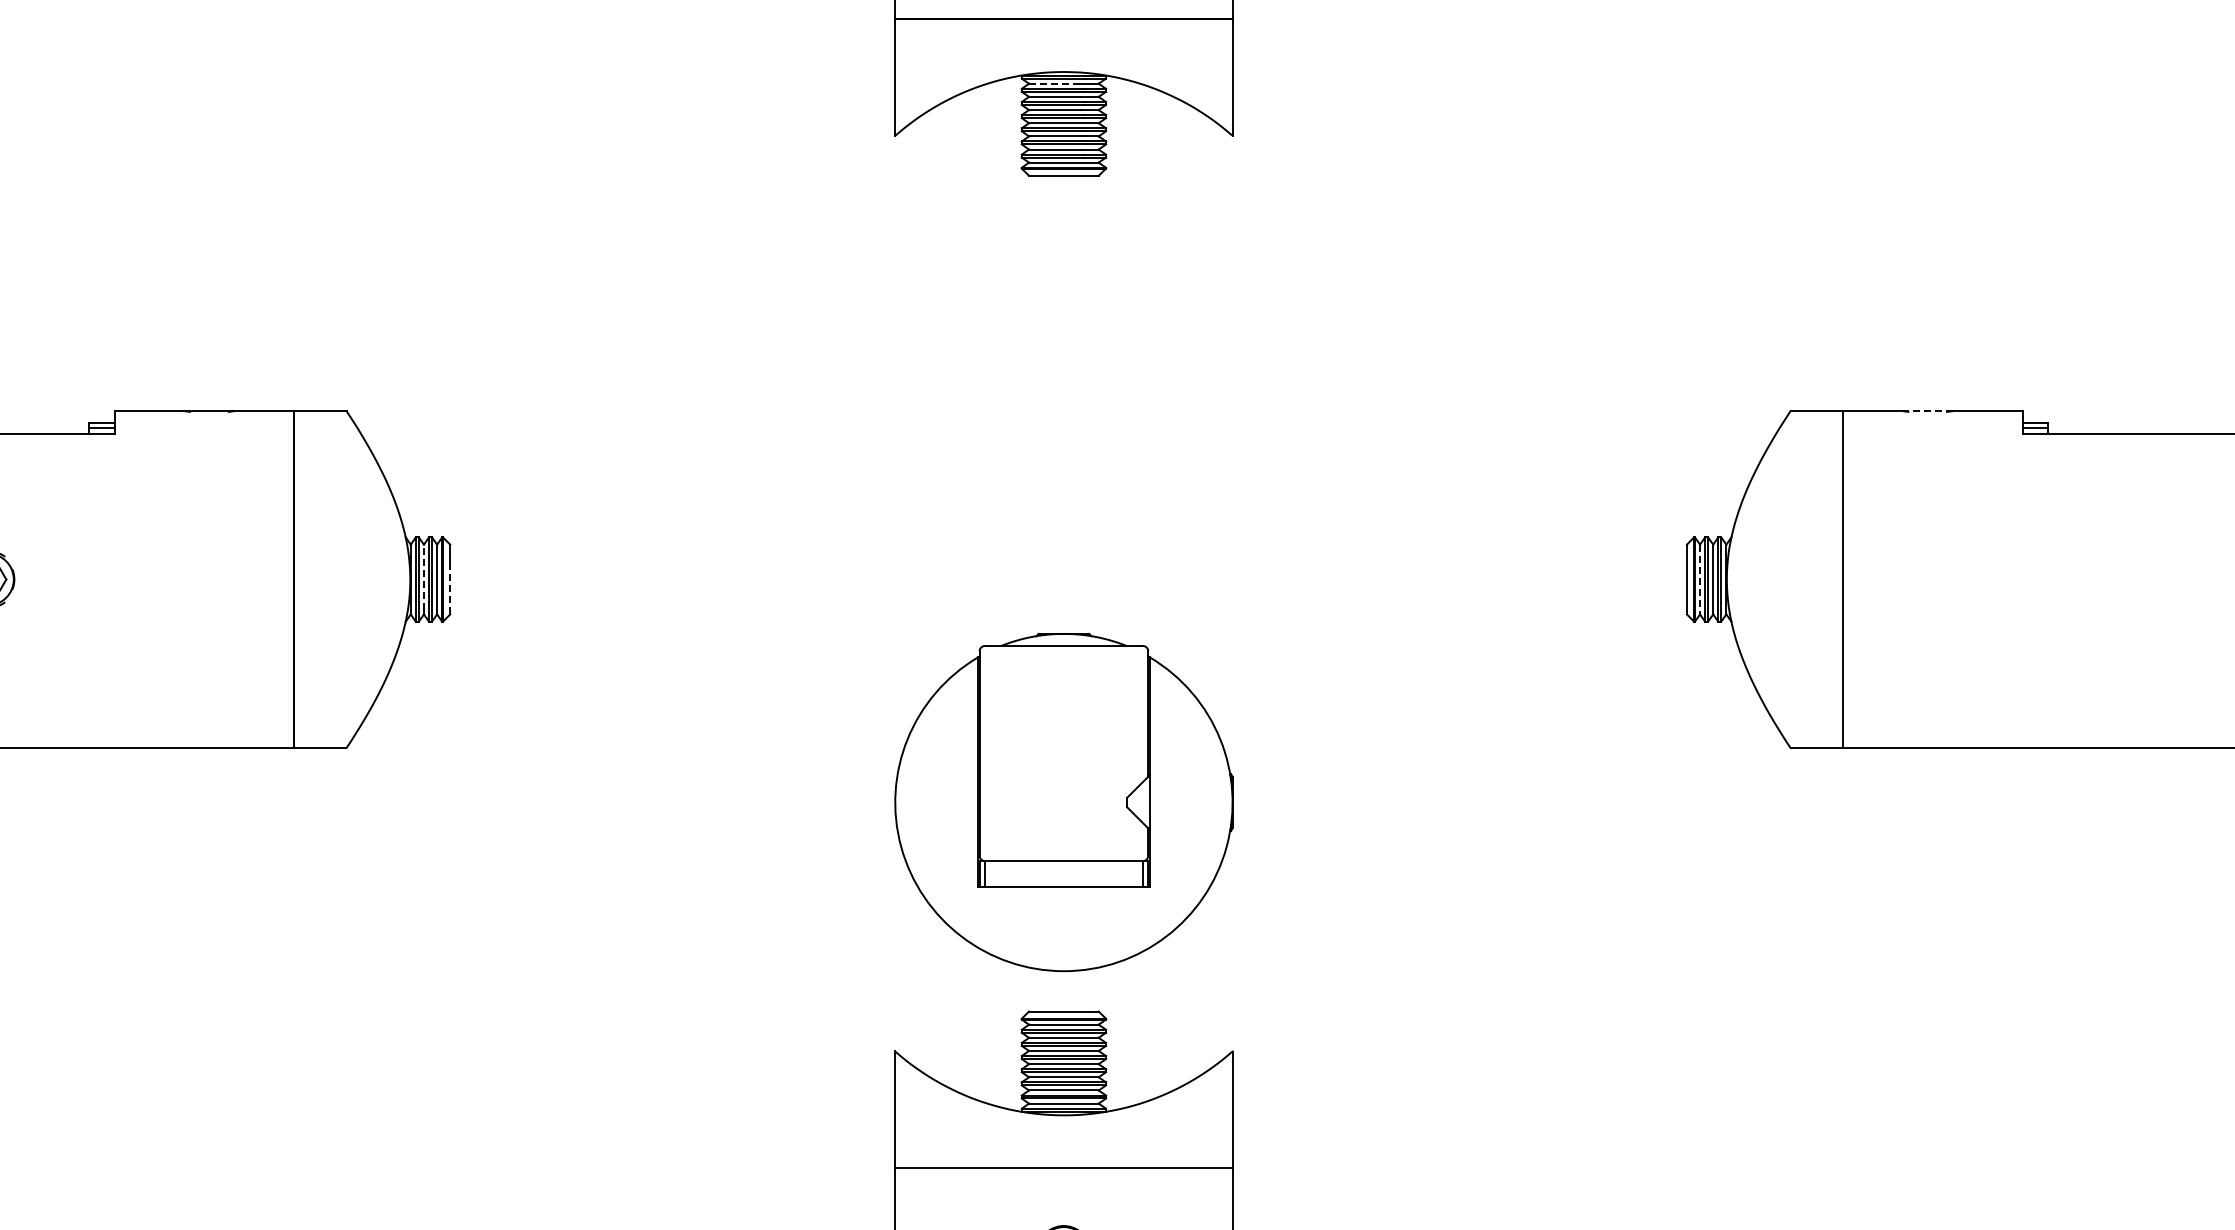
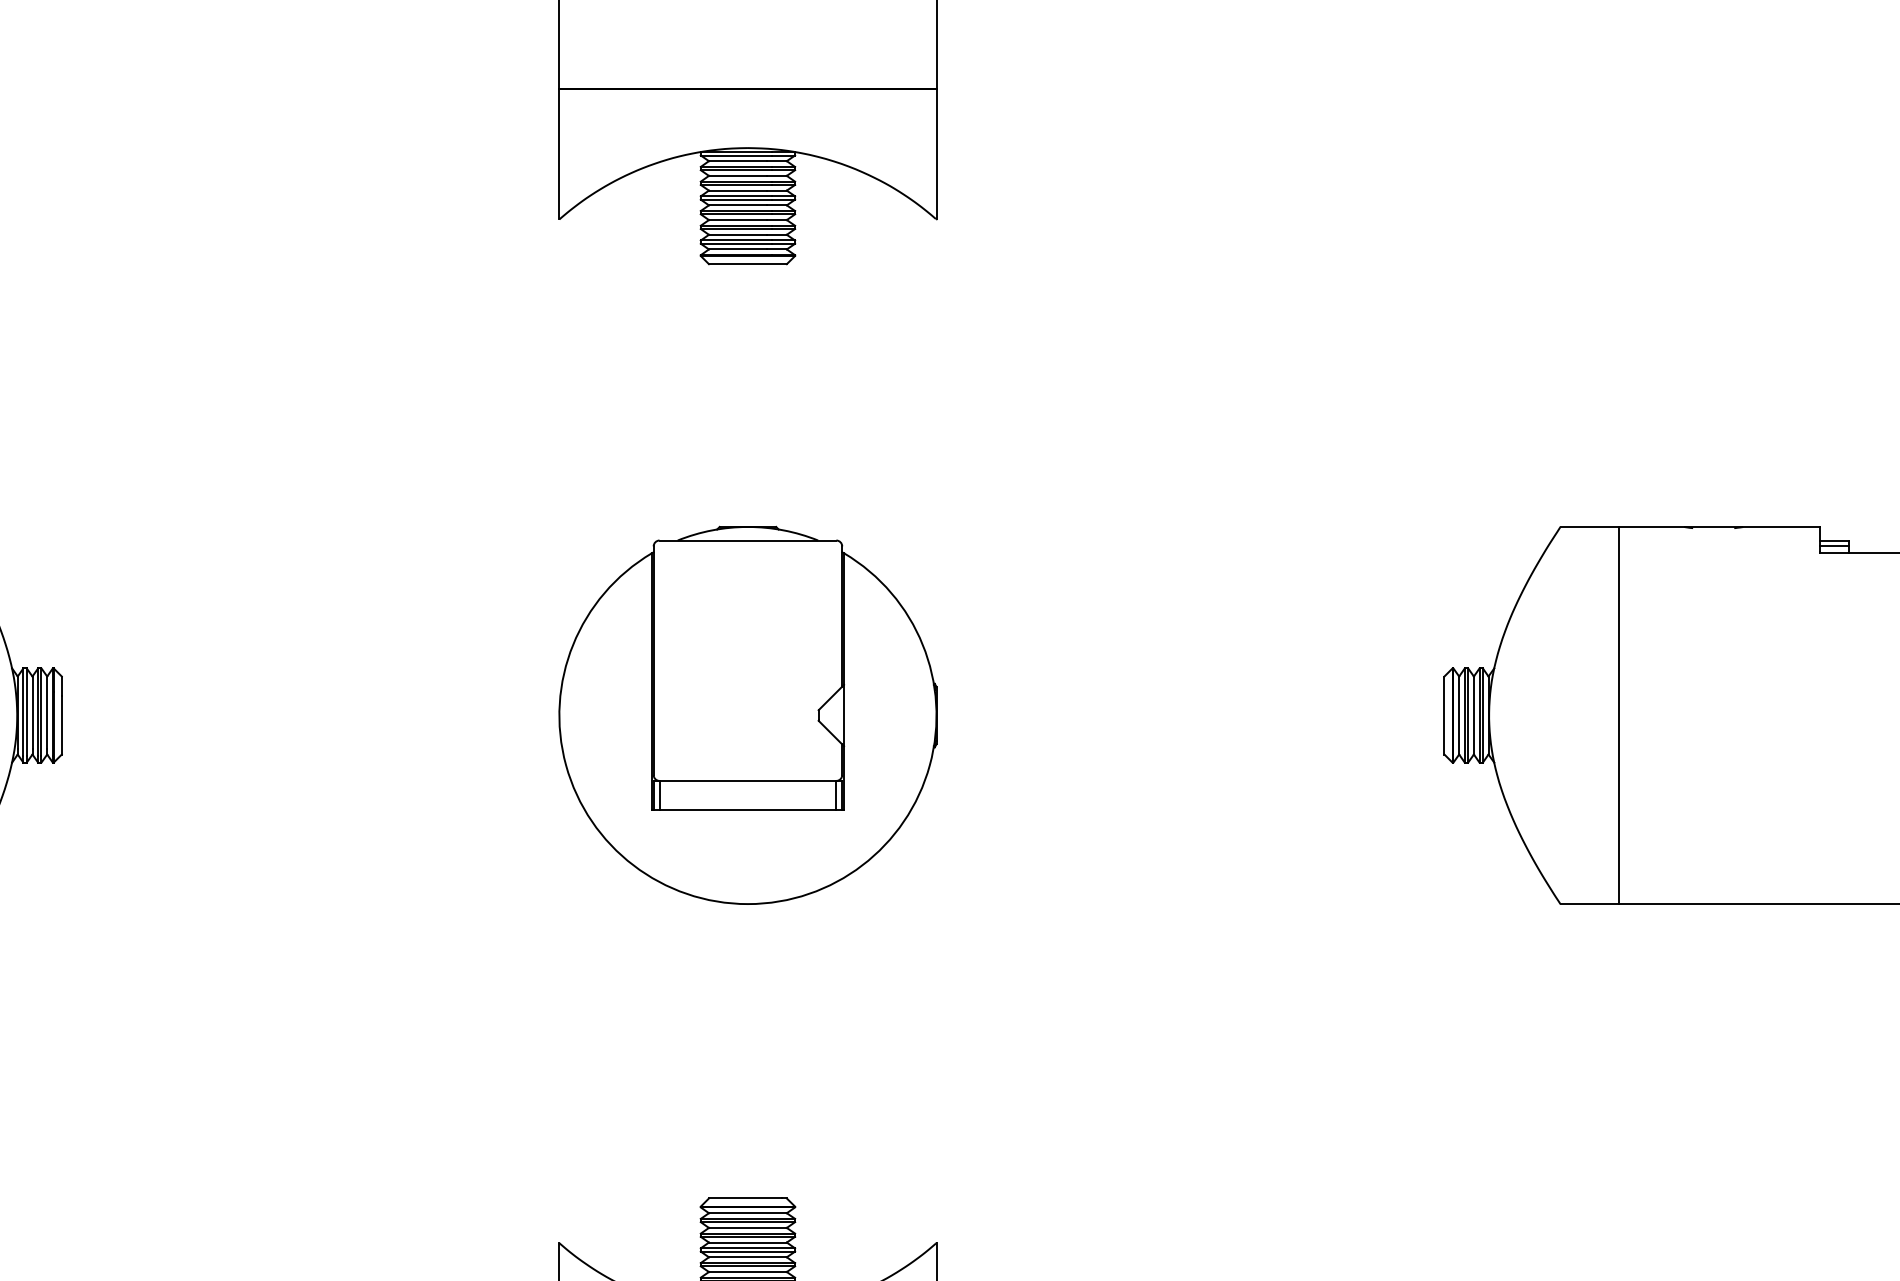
line: (1055, 83) -> (738, 160), dashed -> solid
line: (1928, 410) -> (1714, 526), dashed -> solid
line: (423, 577) -> (31, 713), dashed -> solid
line: (1700, 579) -> (1459, 715), dashed -> solid
line: (450, 587) -> (62, 724), dashed -> solid
part: (1063, 802) -> (747, 715), moved

